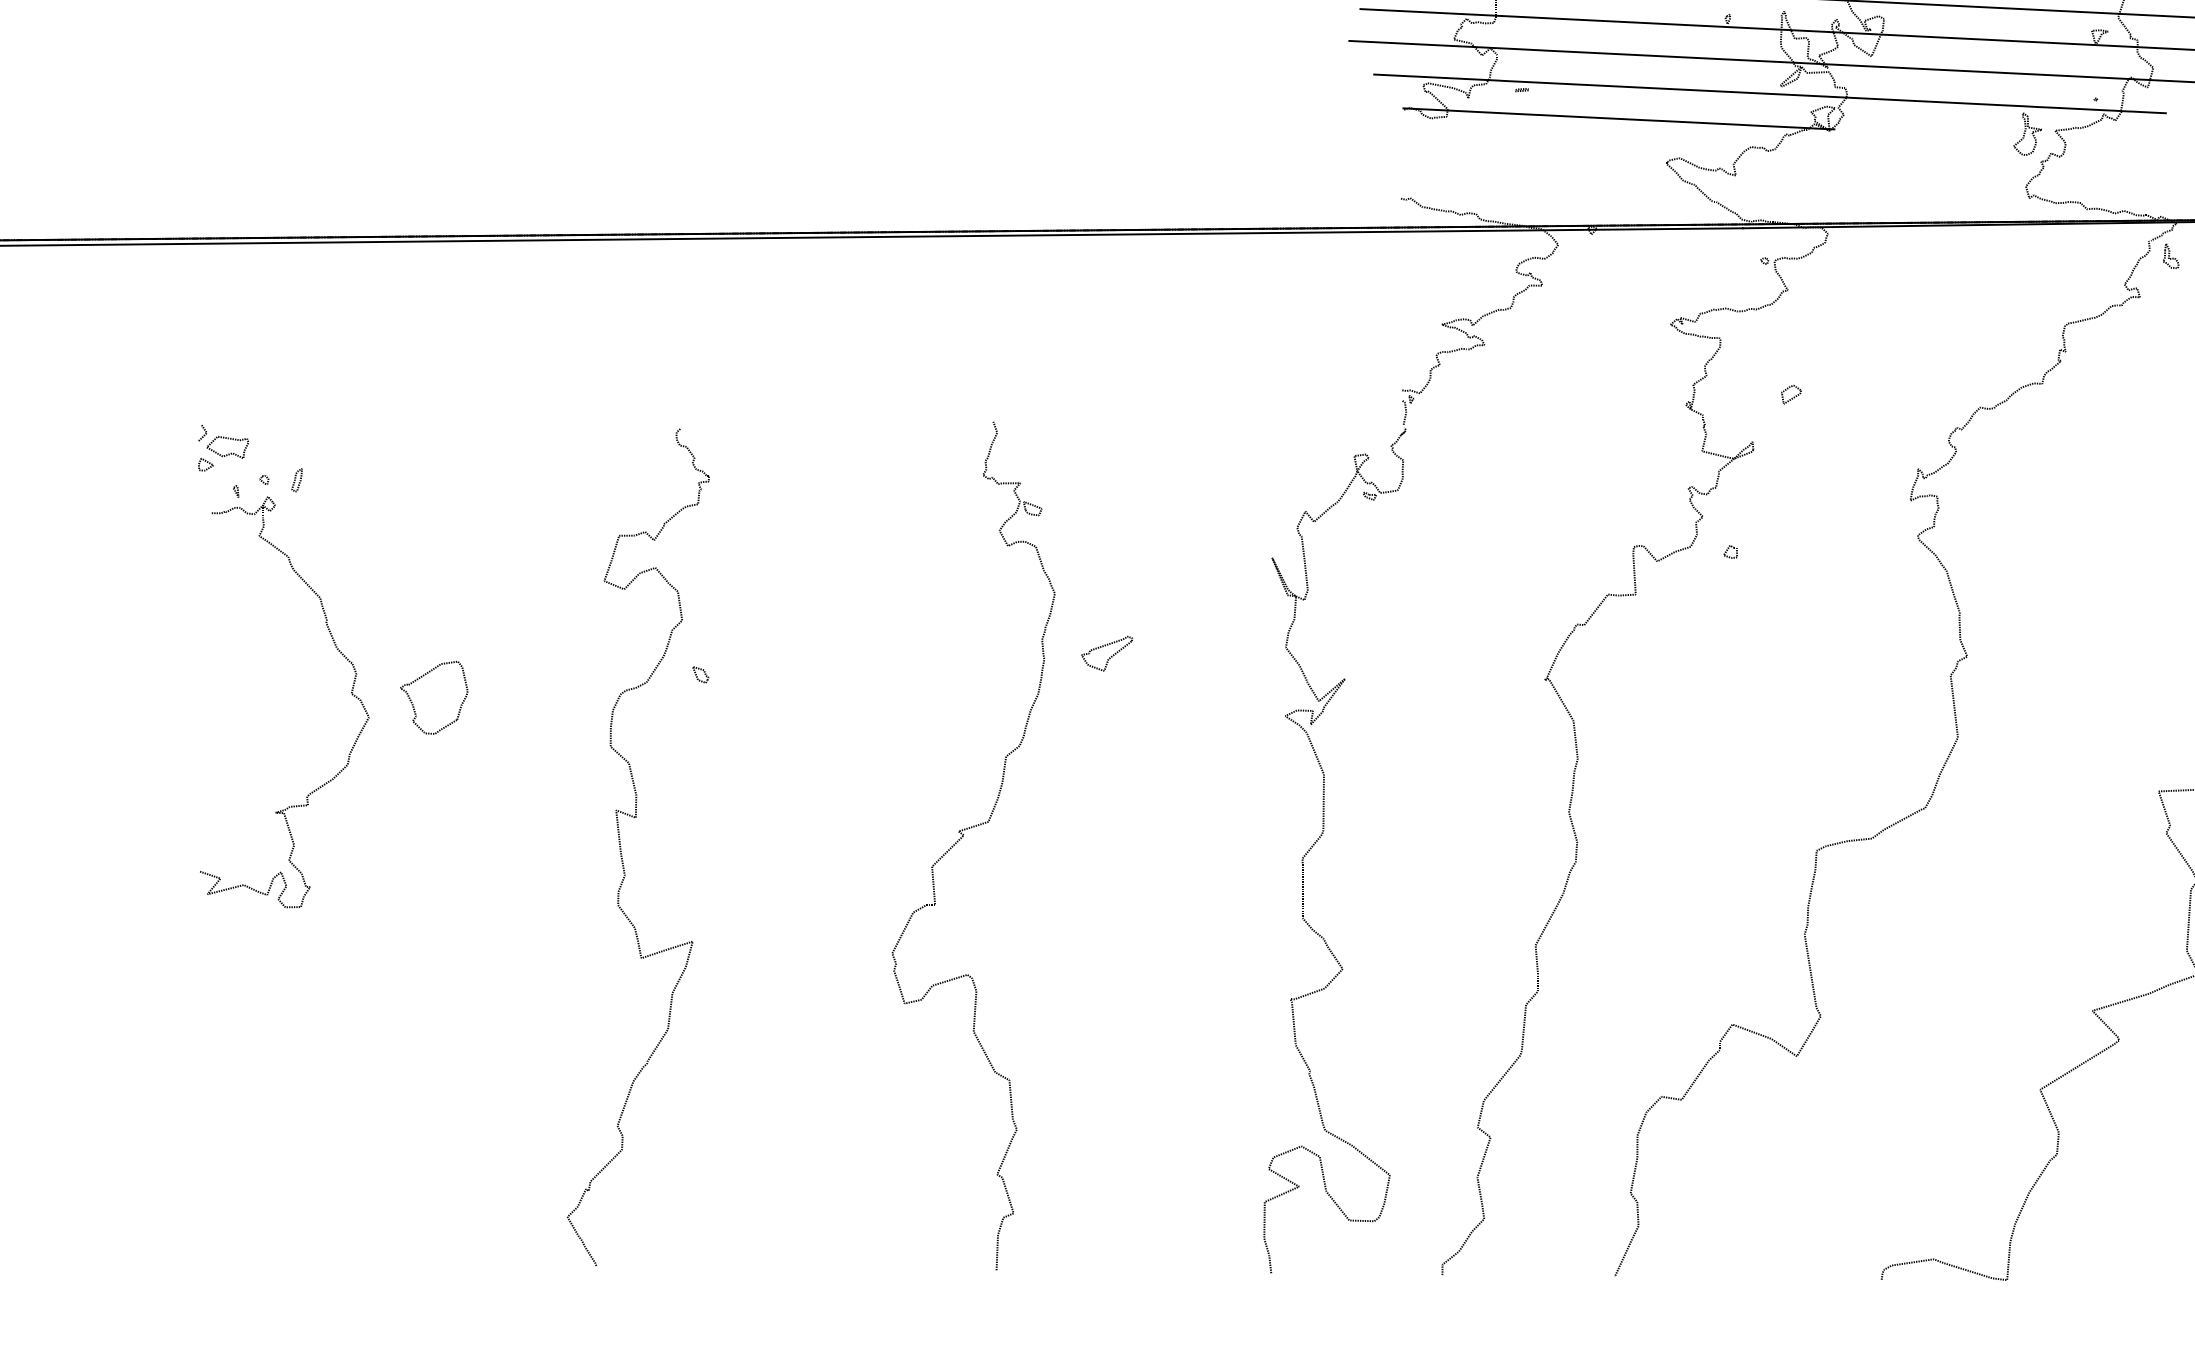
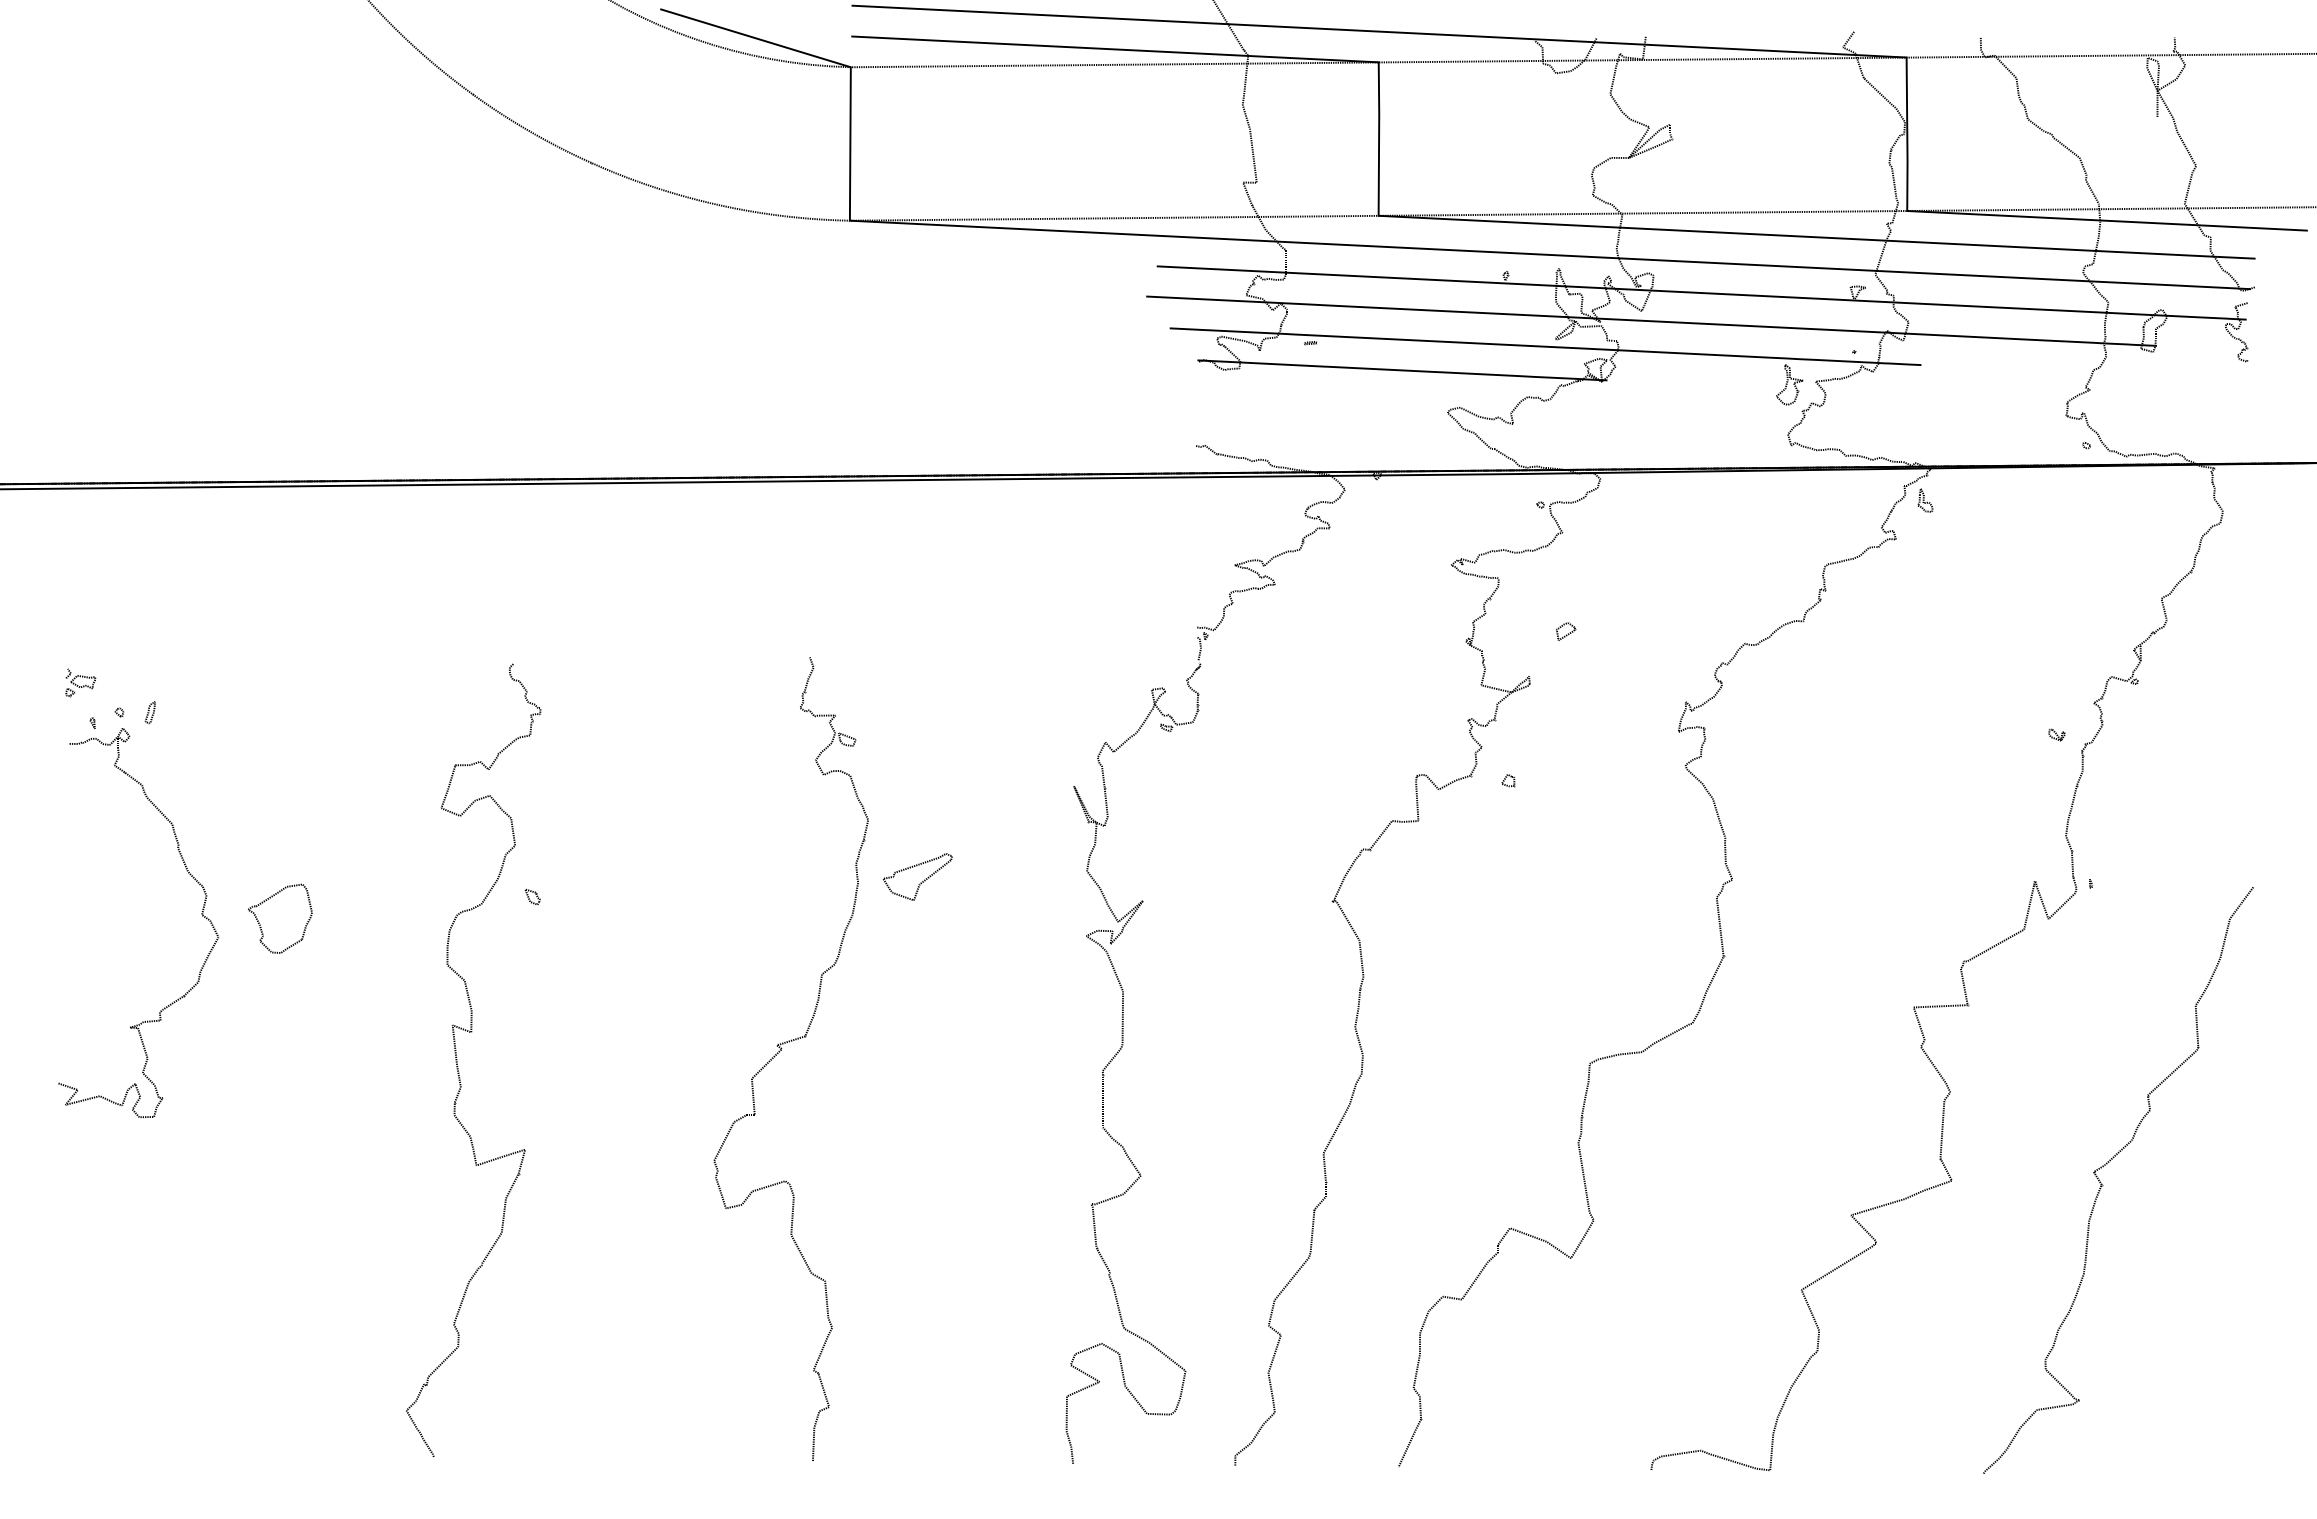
part: (223, 448) -> (80, 682), size x0.62
part: (1106, 653) -> (917, 876), size x1.43

